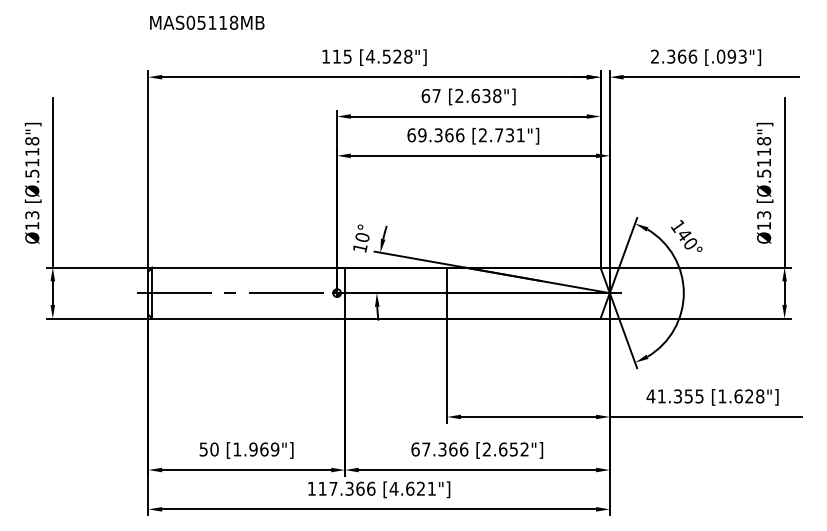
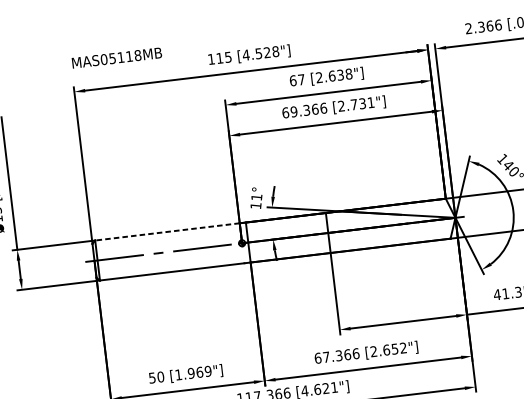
text: (207, 22) -> (117, 57), moved
text: (362, 237) -> (256, 197), 10° -> 11°
line: (244, 267) -> (167, 231), solid -> dashed

